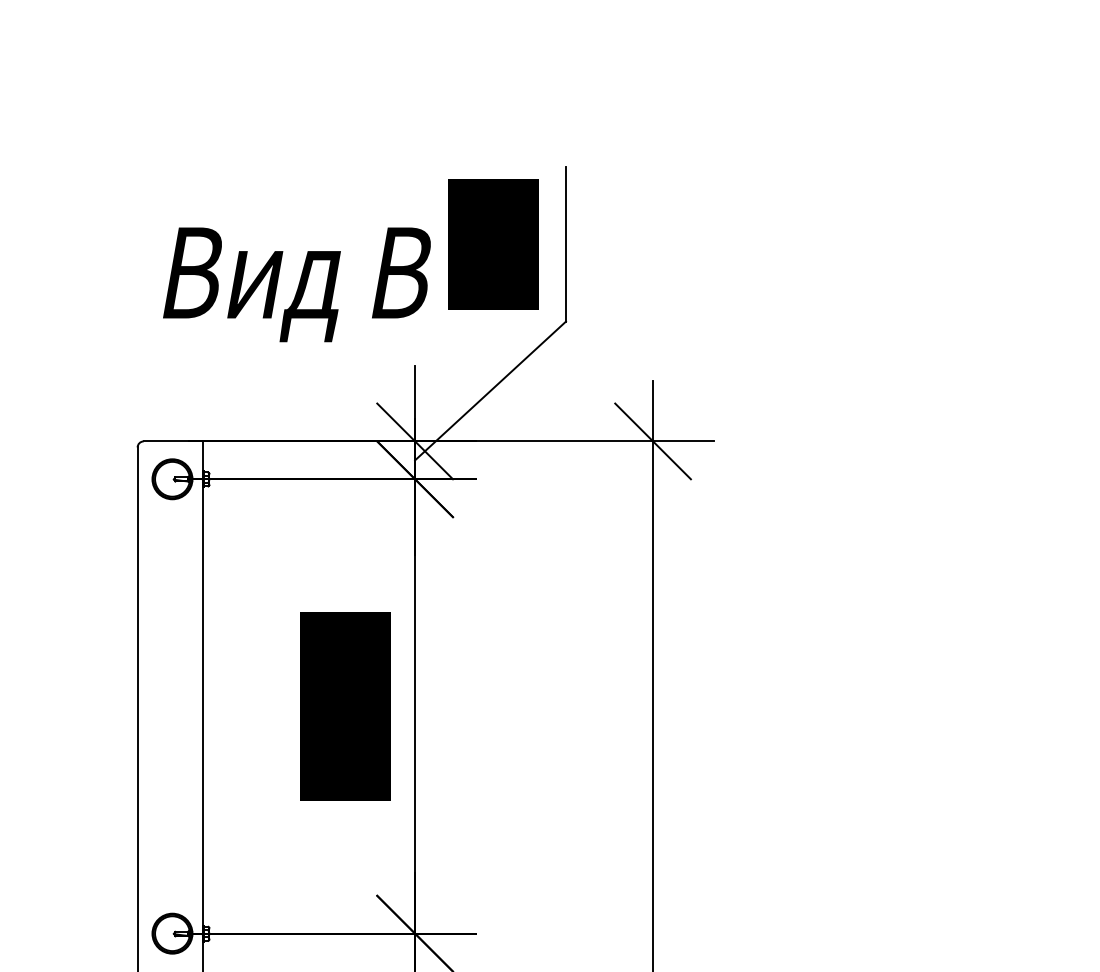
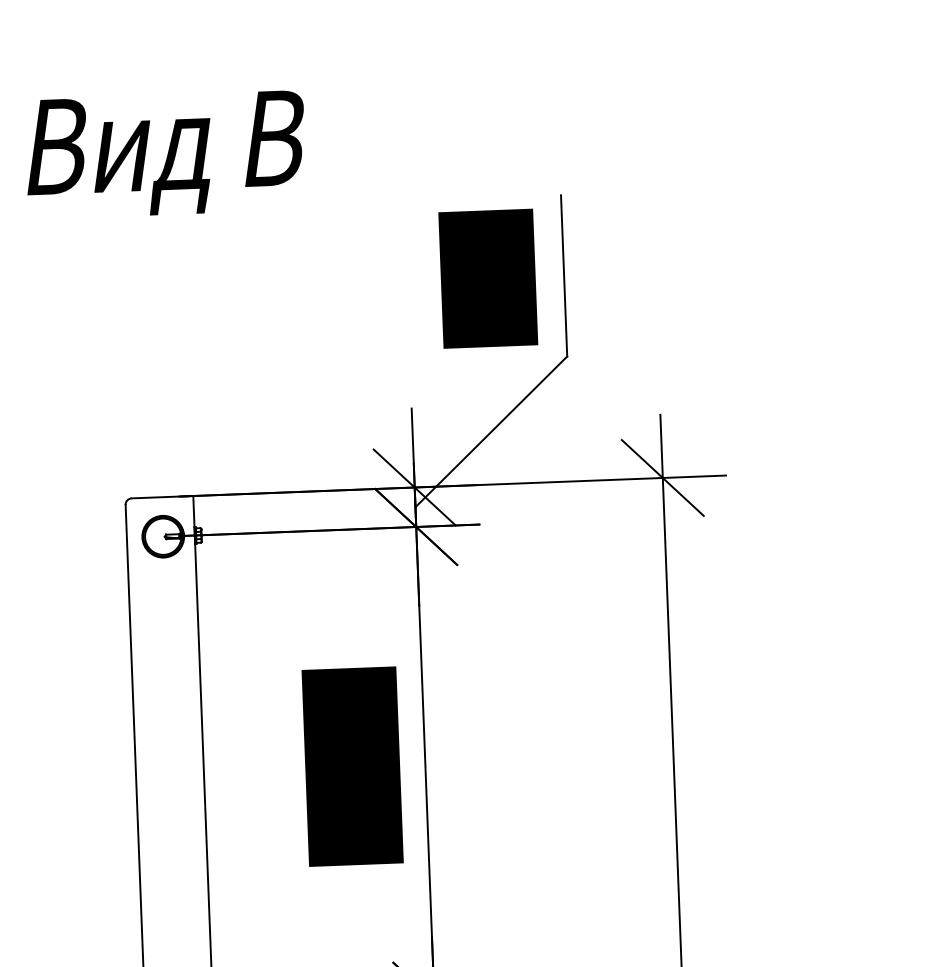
text: (296, 284) -> (165, 154), moved

